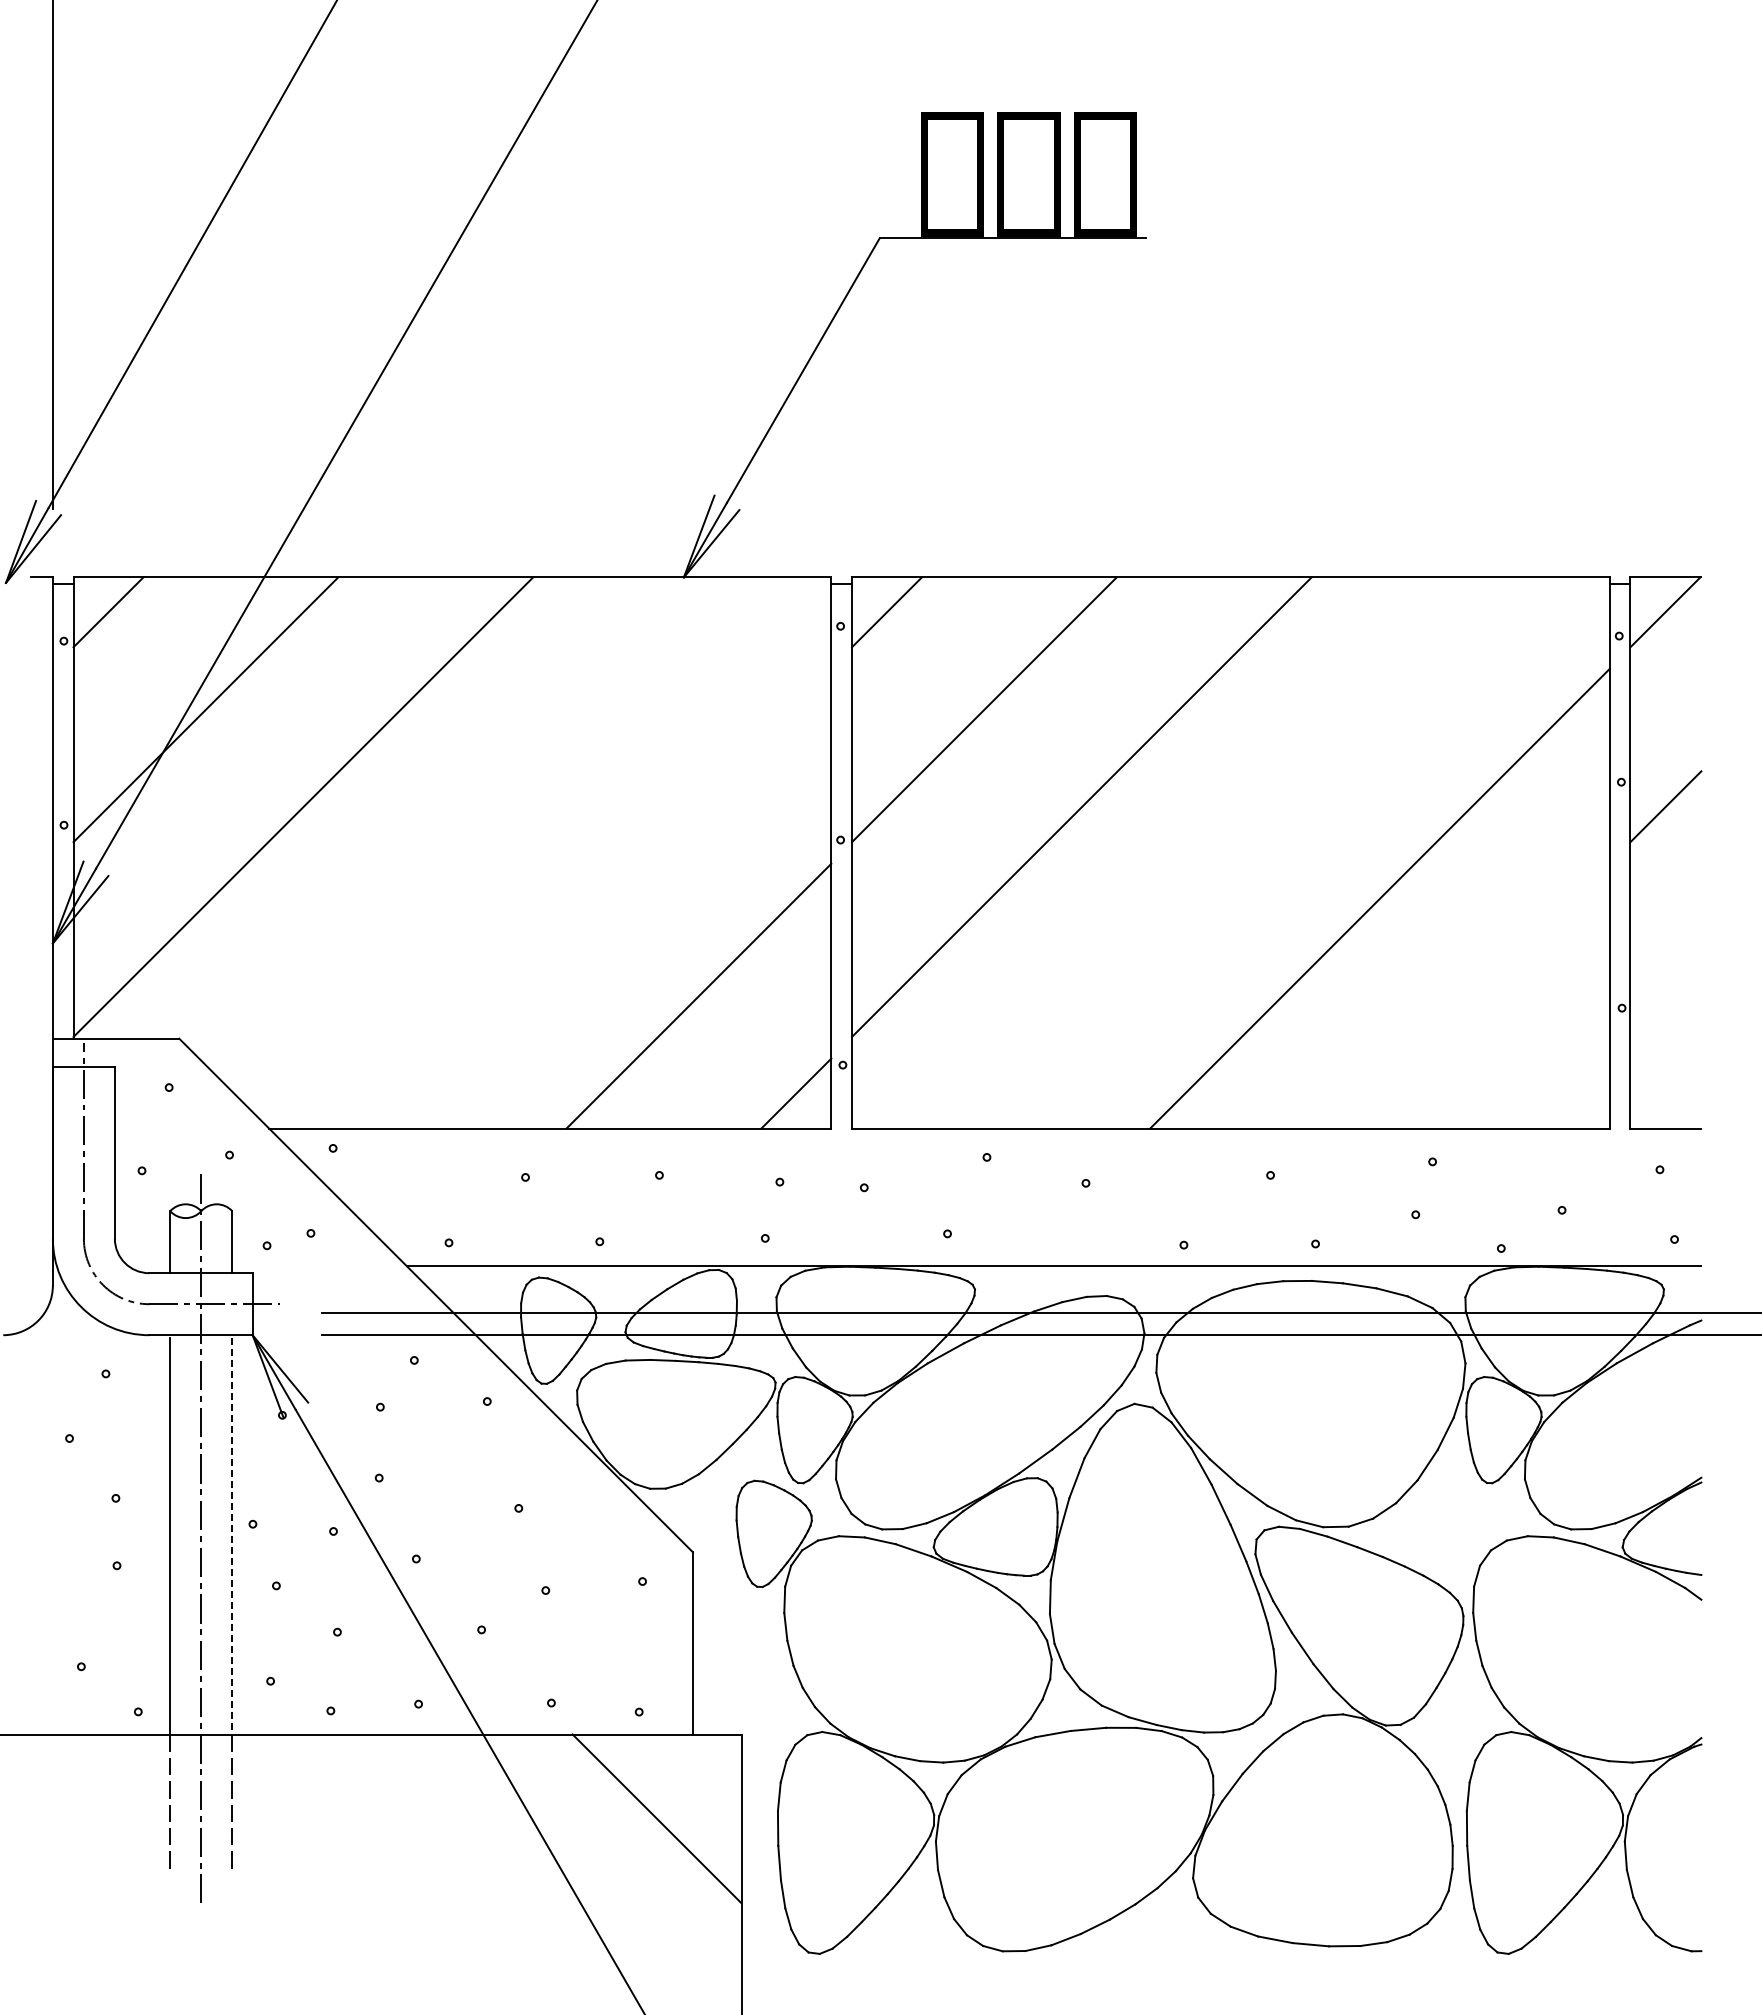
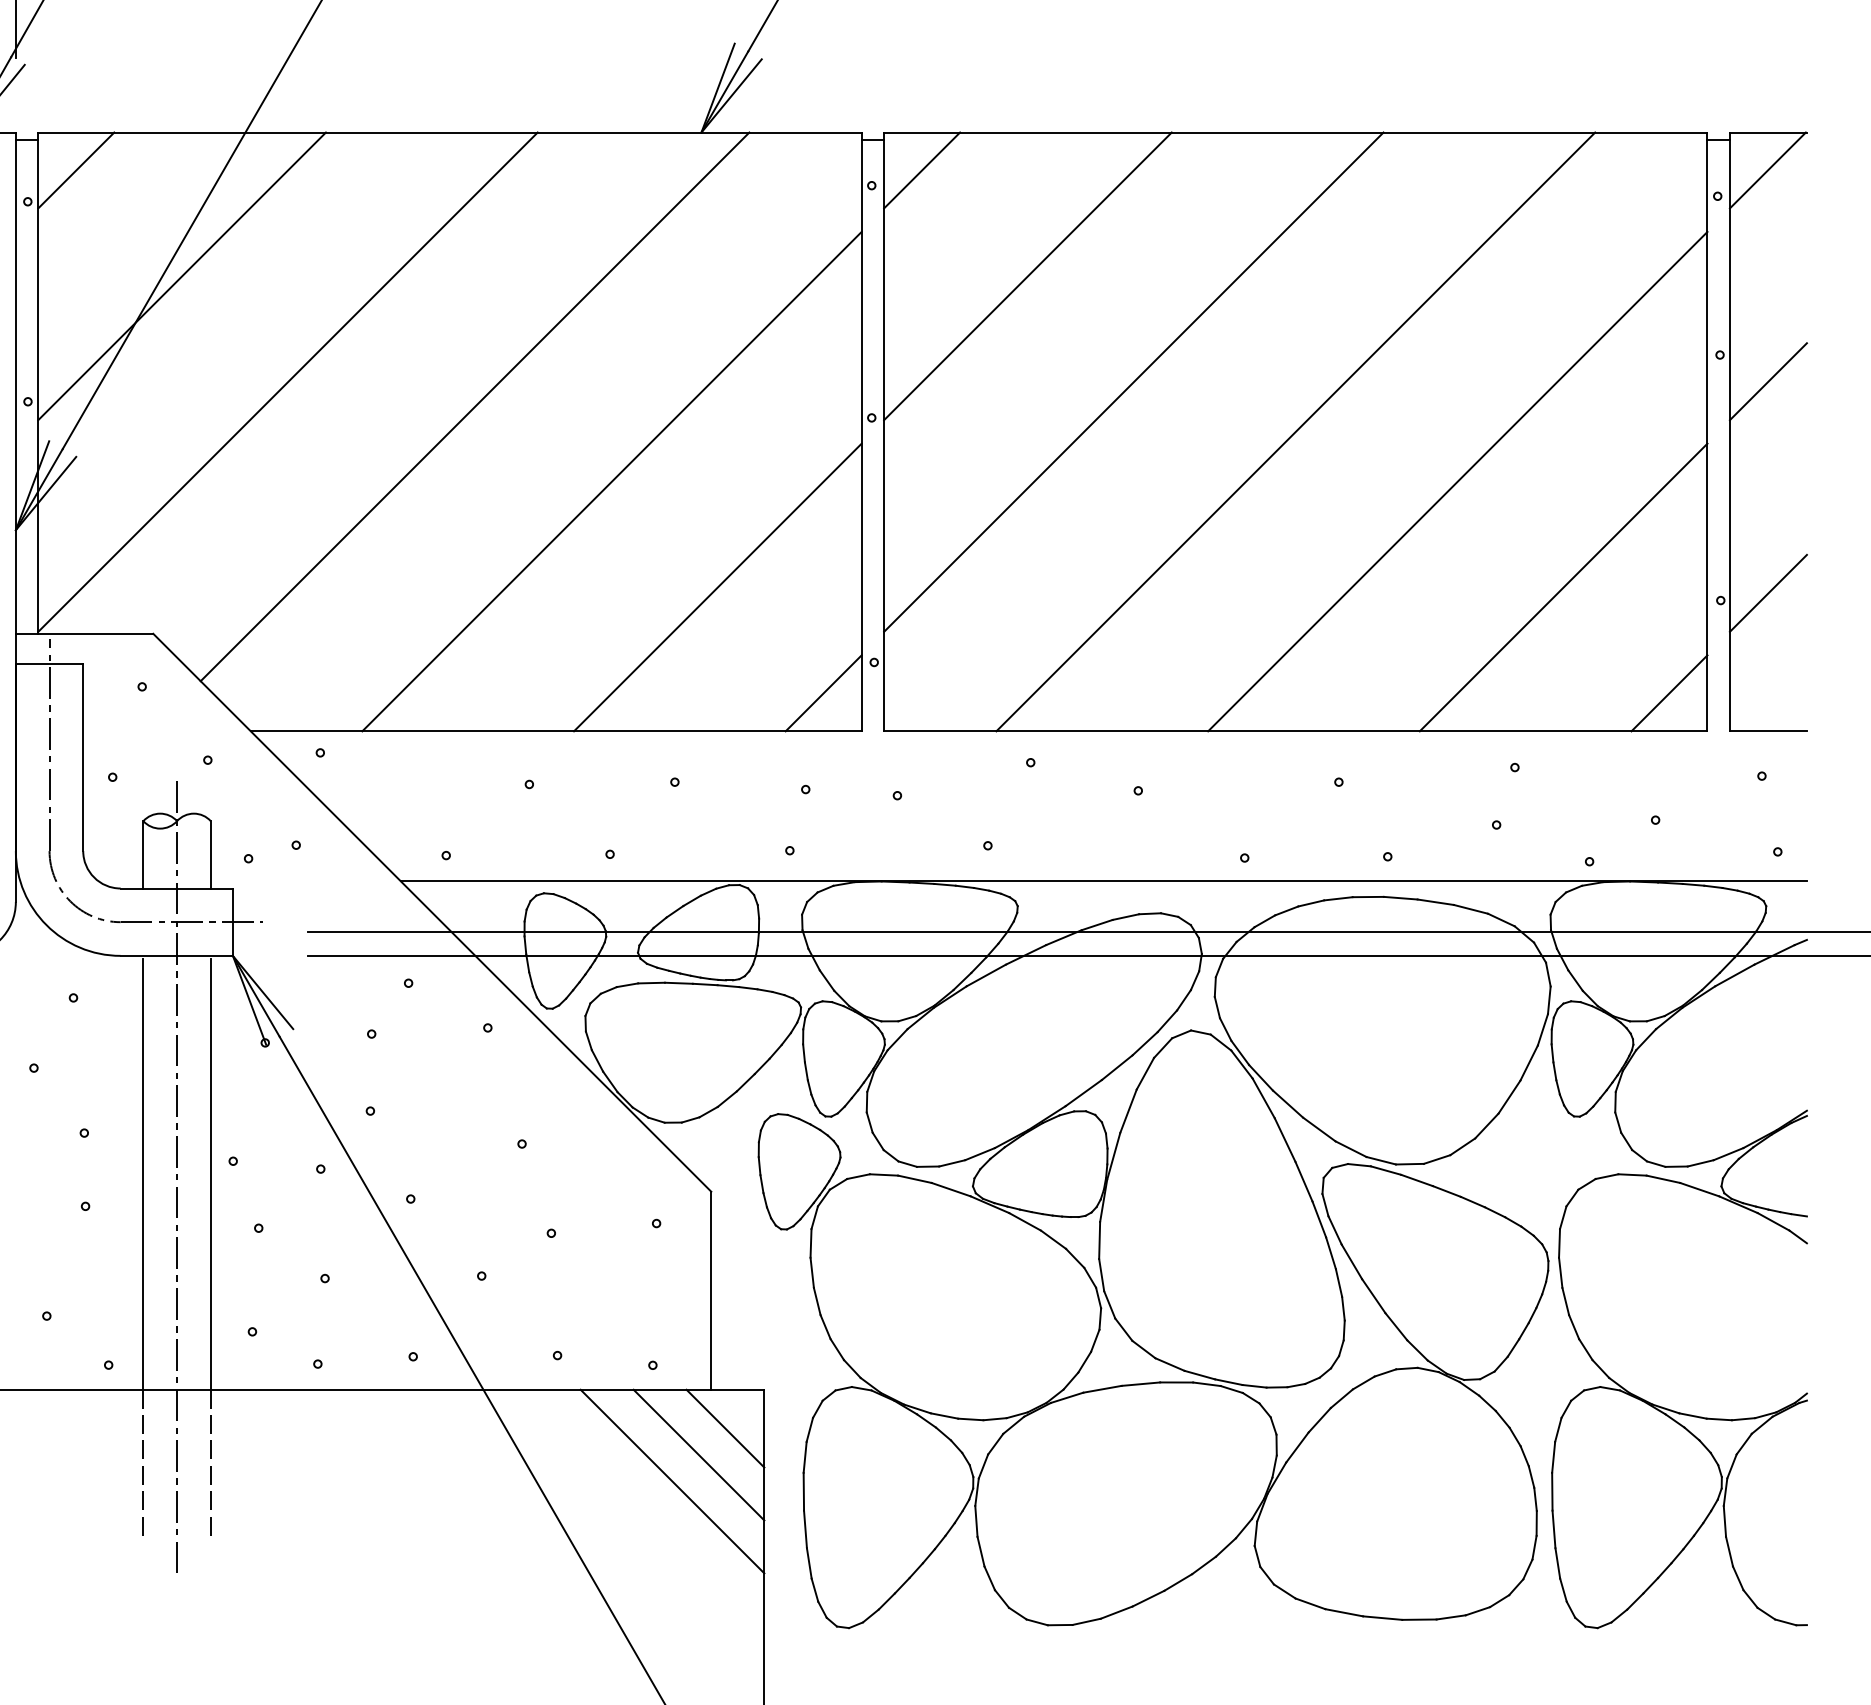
line: (475, 829) -> (475, 406), added
line: (1230, 852) -> (1295, 431), added
line: (601, 898) -> (611, 481), added
line: (1477, 995) -> (1563, 586), added
line: (1665, 1001) -> (1767, 593), added
line: (1574, 1093) -> (1669, 693), added
line: (232, 1536) -> (211, 1174), dashed -> solid
line: (705, 1770) -> (724, 1428), added
line: (681, 1794) -> (698, 1454), added

